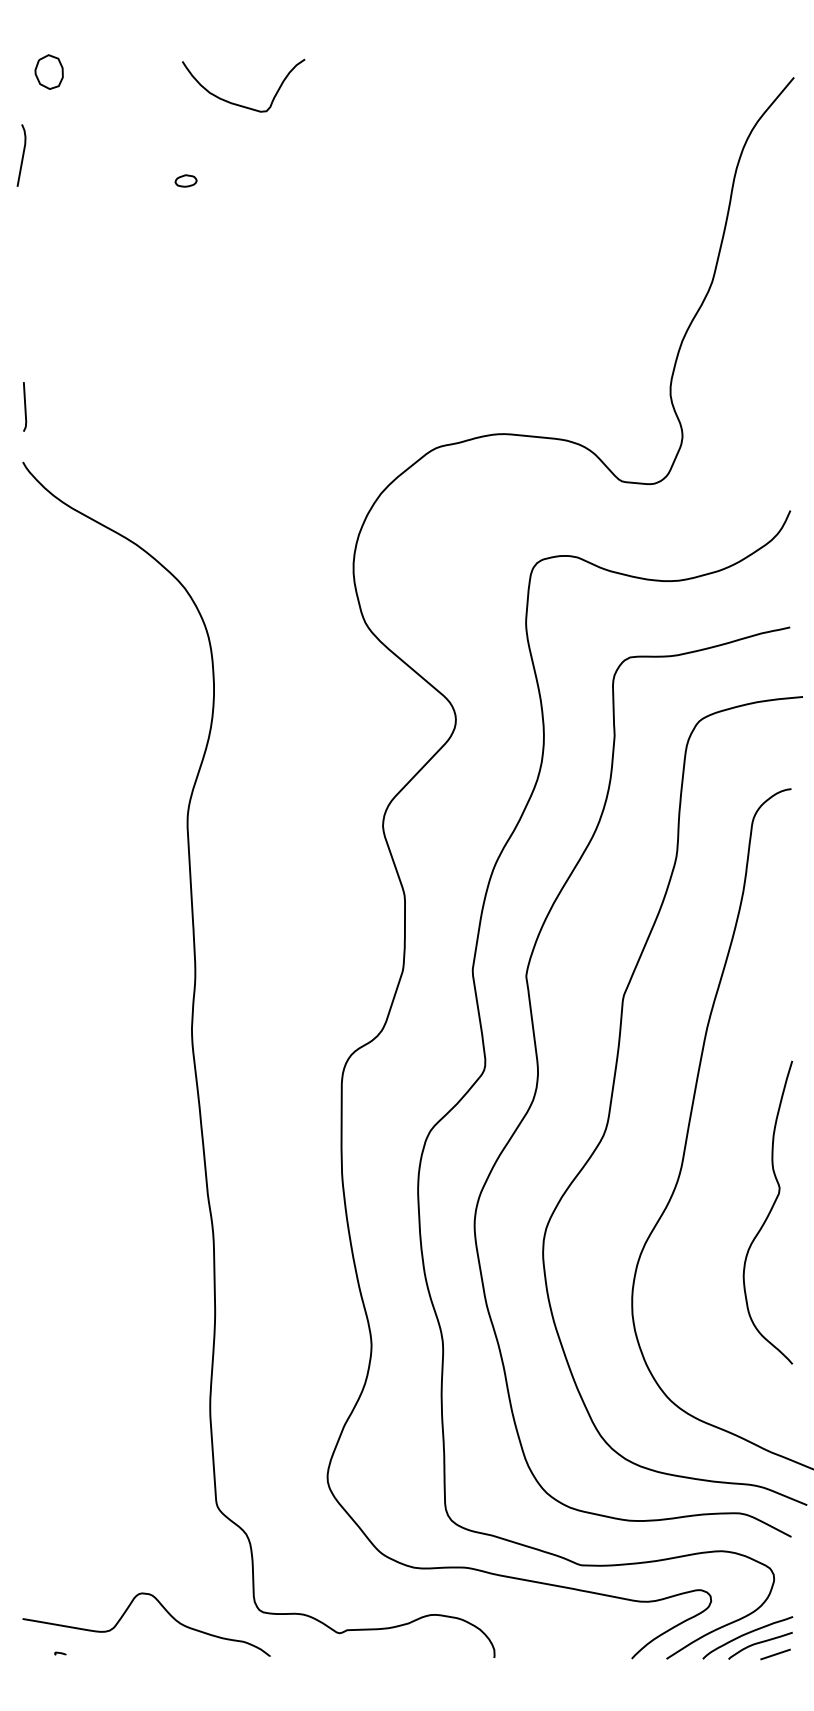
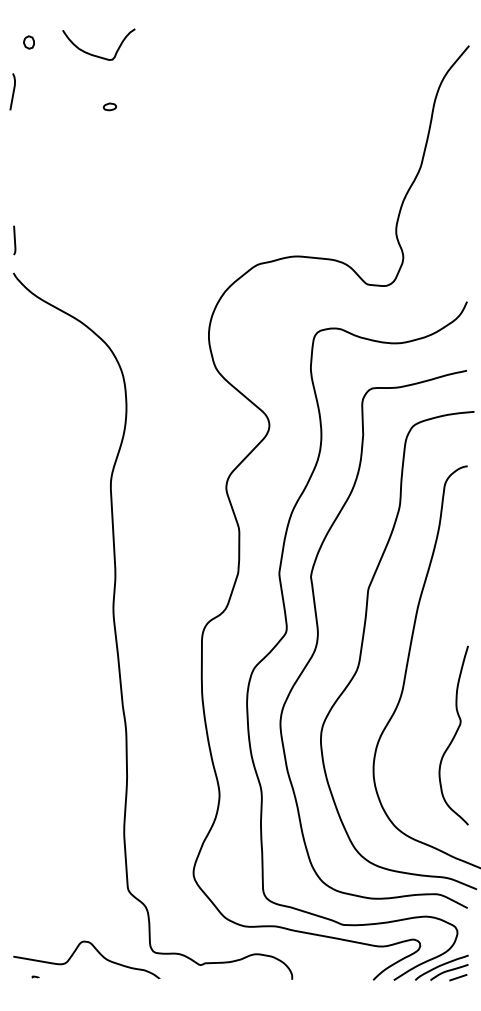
part: (48, 72) -> (28, 42), size x0.62
curve: (236, 102) -> (94, 54), moved
curve: (767, 1212) -> (453, 735), moved

